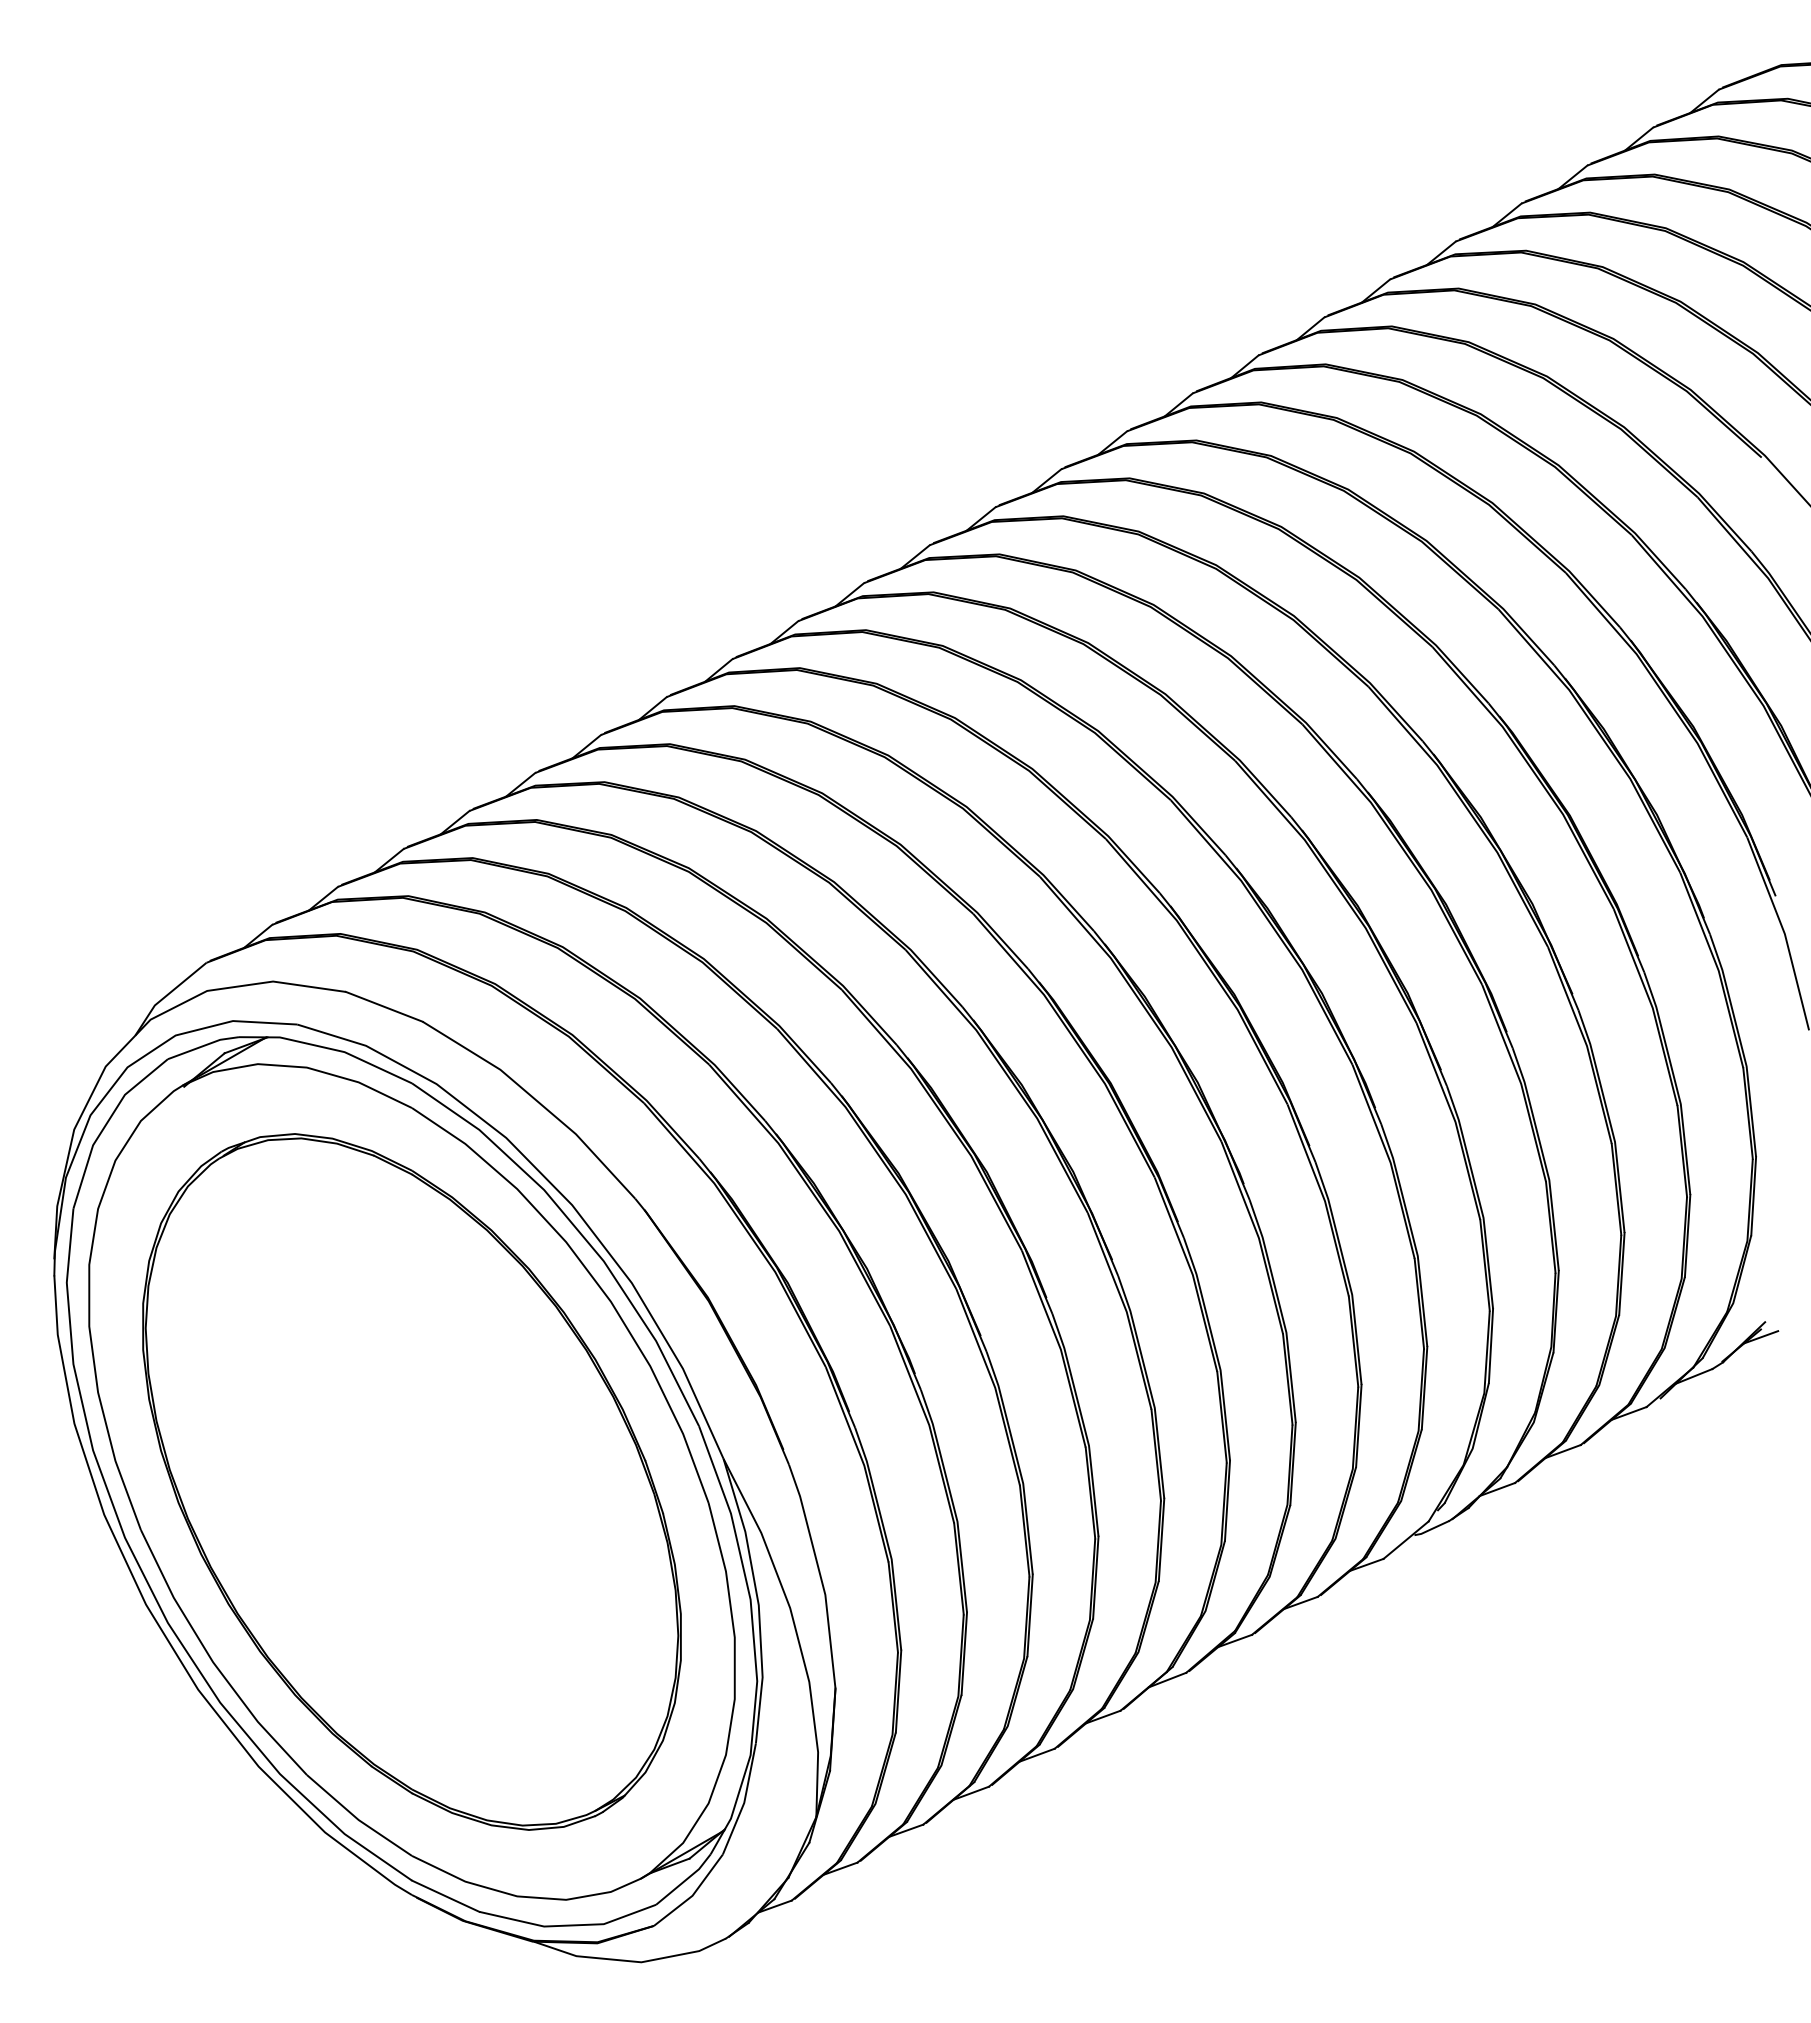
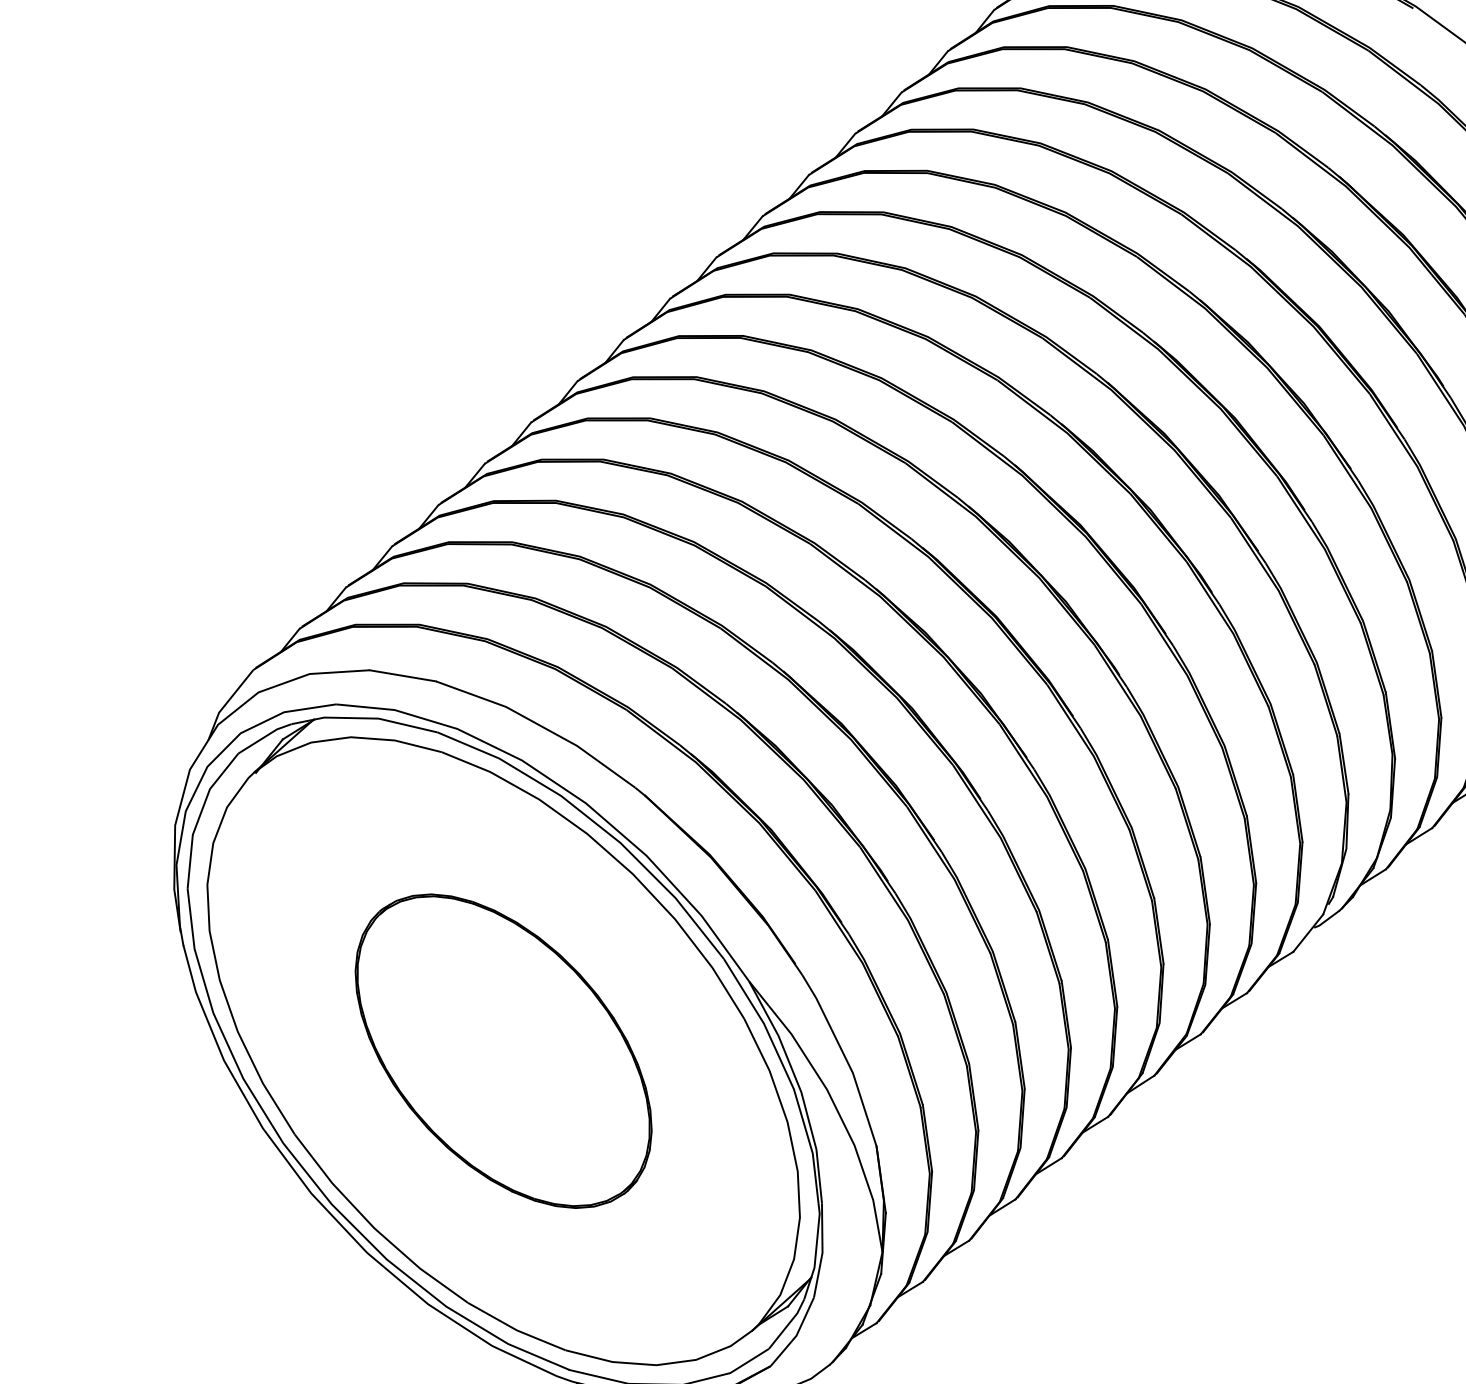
part: (411, 1481) -> (503, 1050), size x0.6

